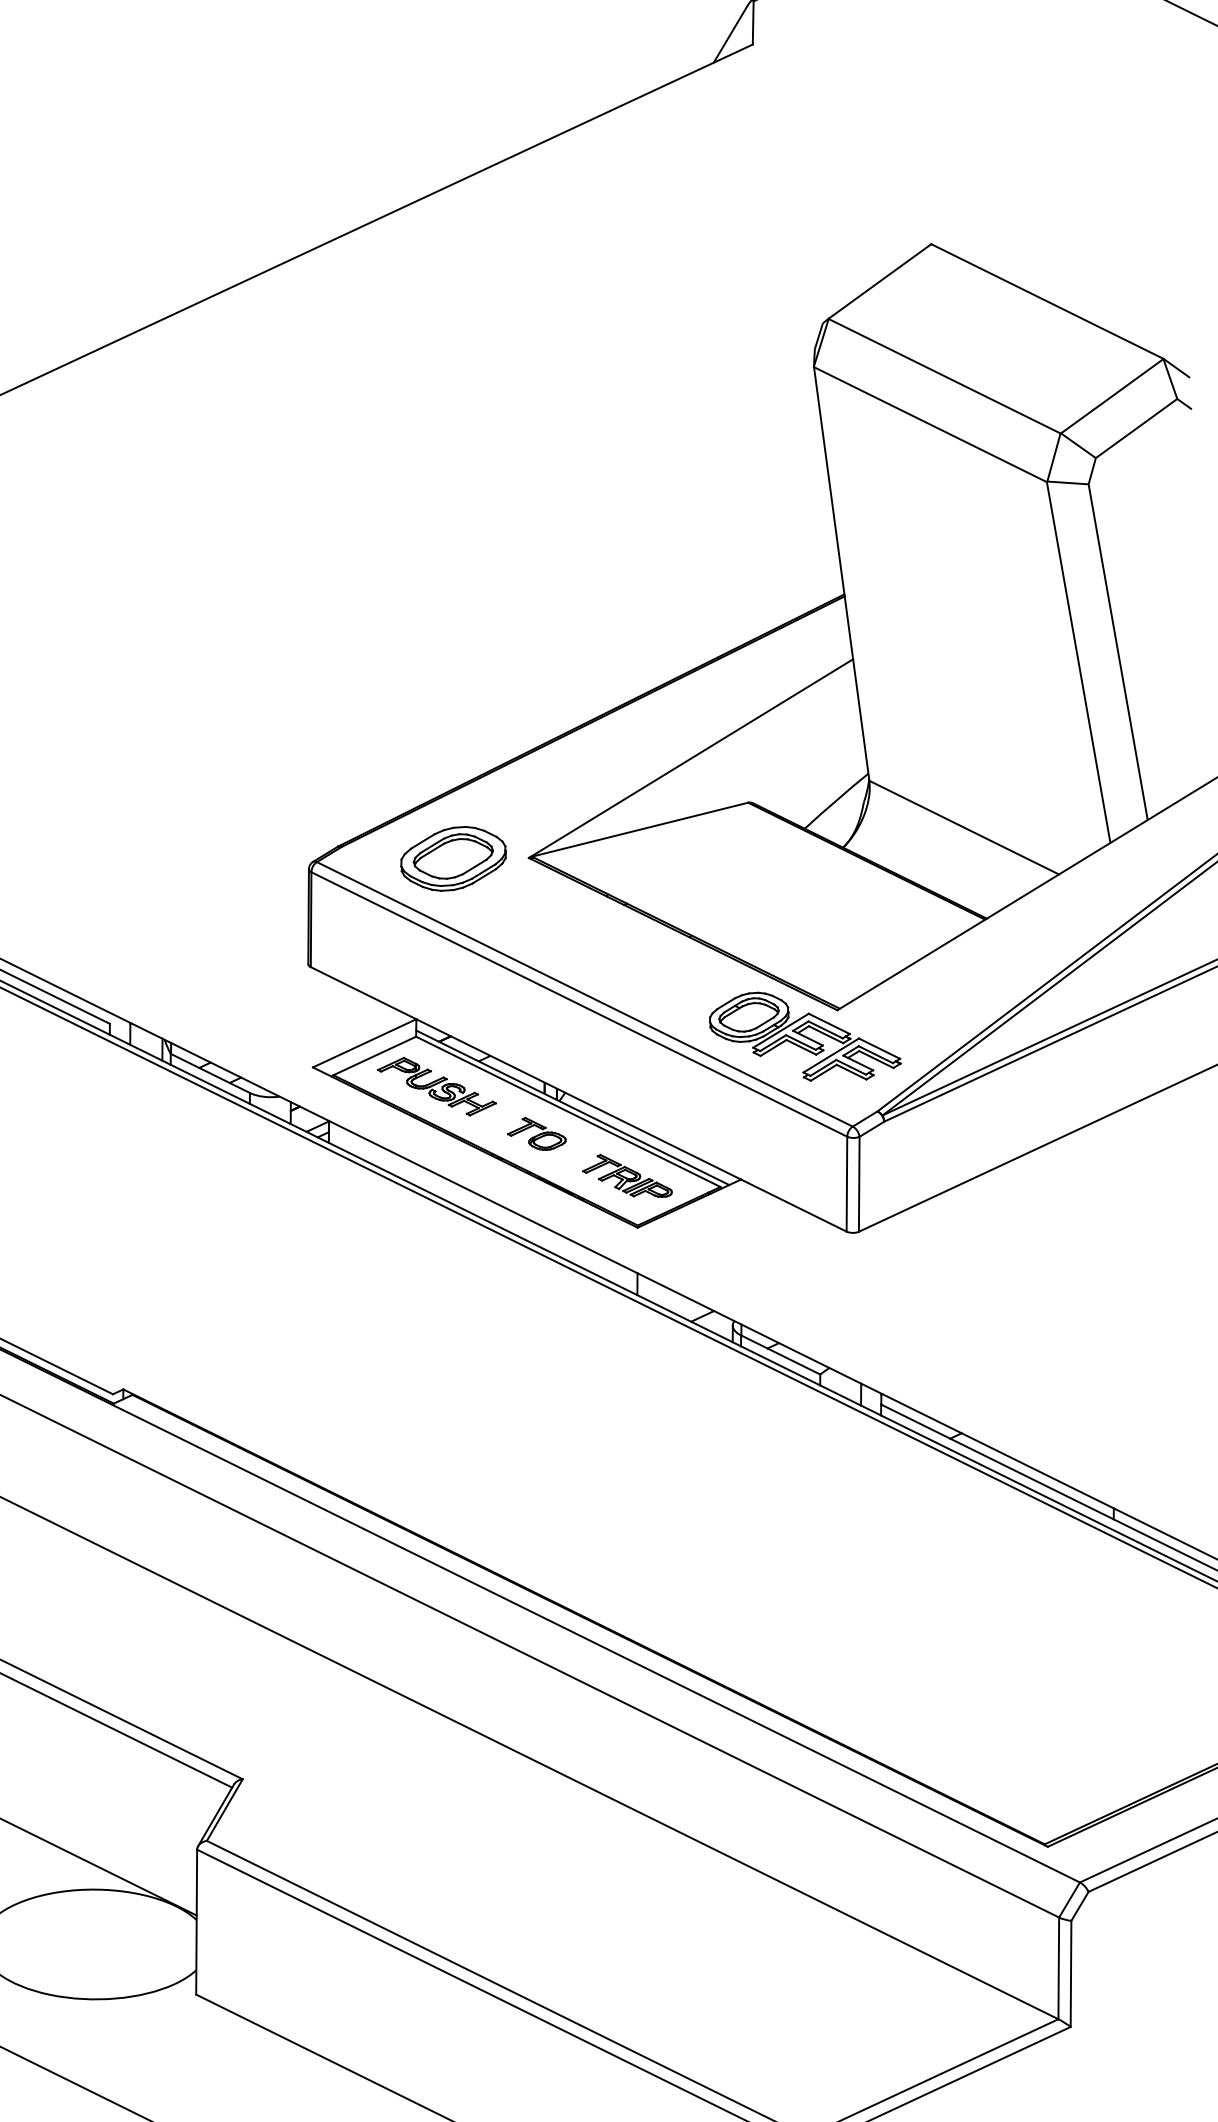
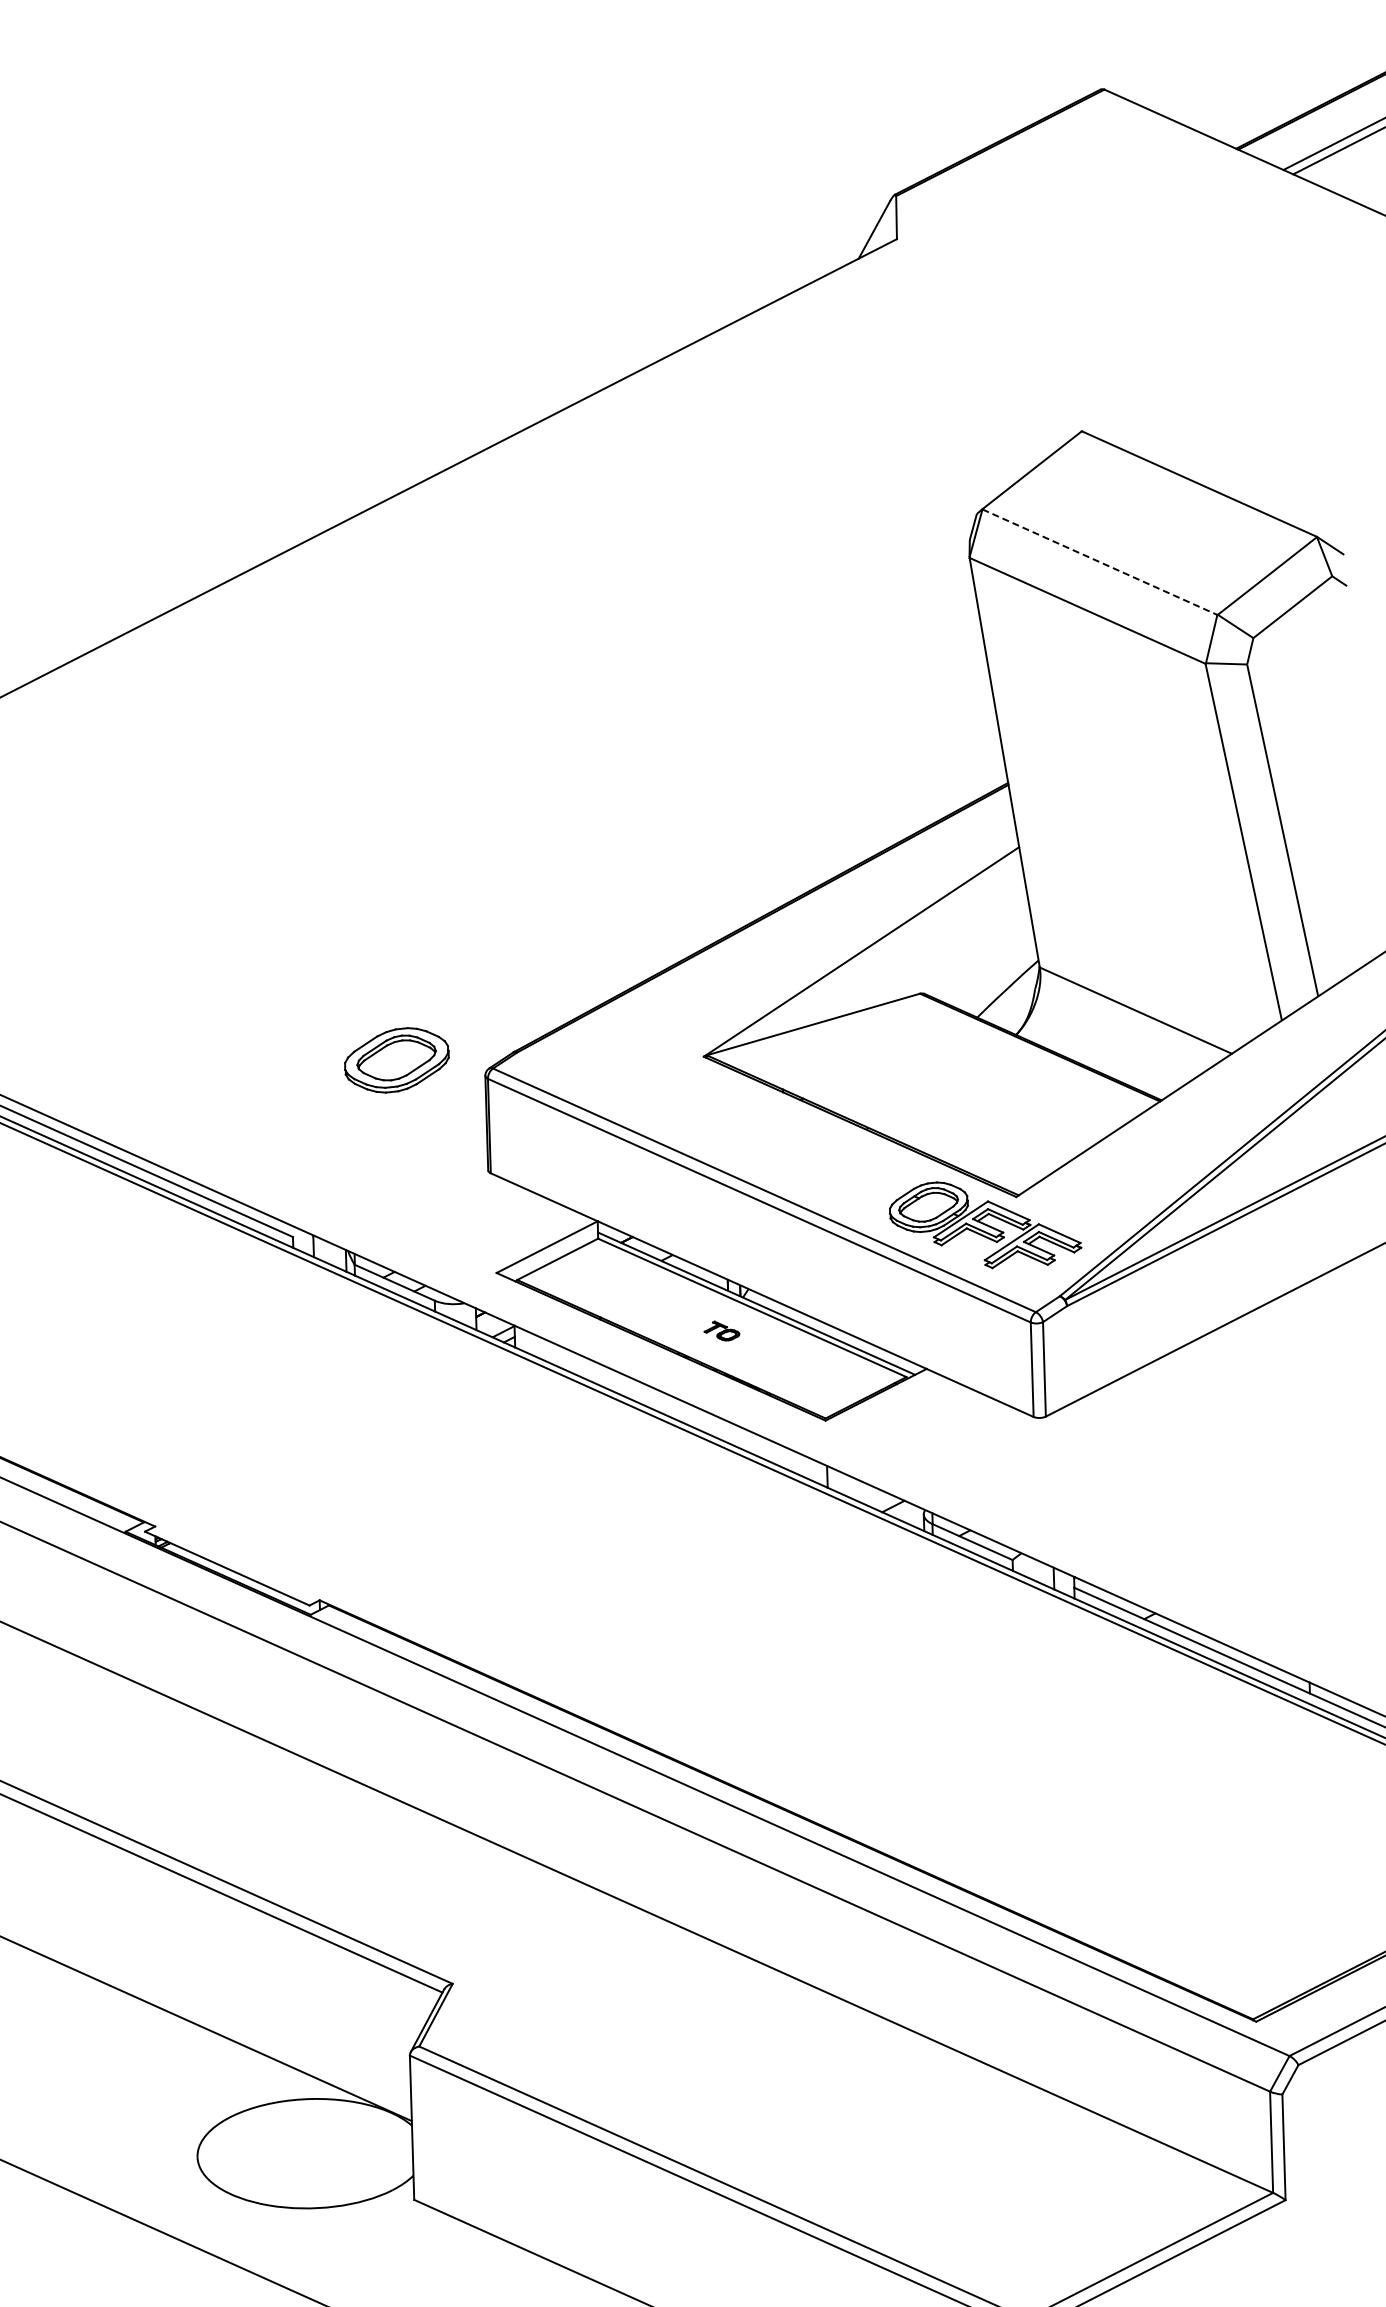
line: (944, 376) -> (1099, 562), solid -> dashed
part: (453, 859) -> (396, 1060), moved
part: (436, 1086) -> (620, 1287), removed
part: (536, 1133) -> (721, 1330), size x0.6
part: (627, 1175) -> (813, 1369), removed

